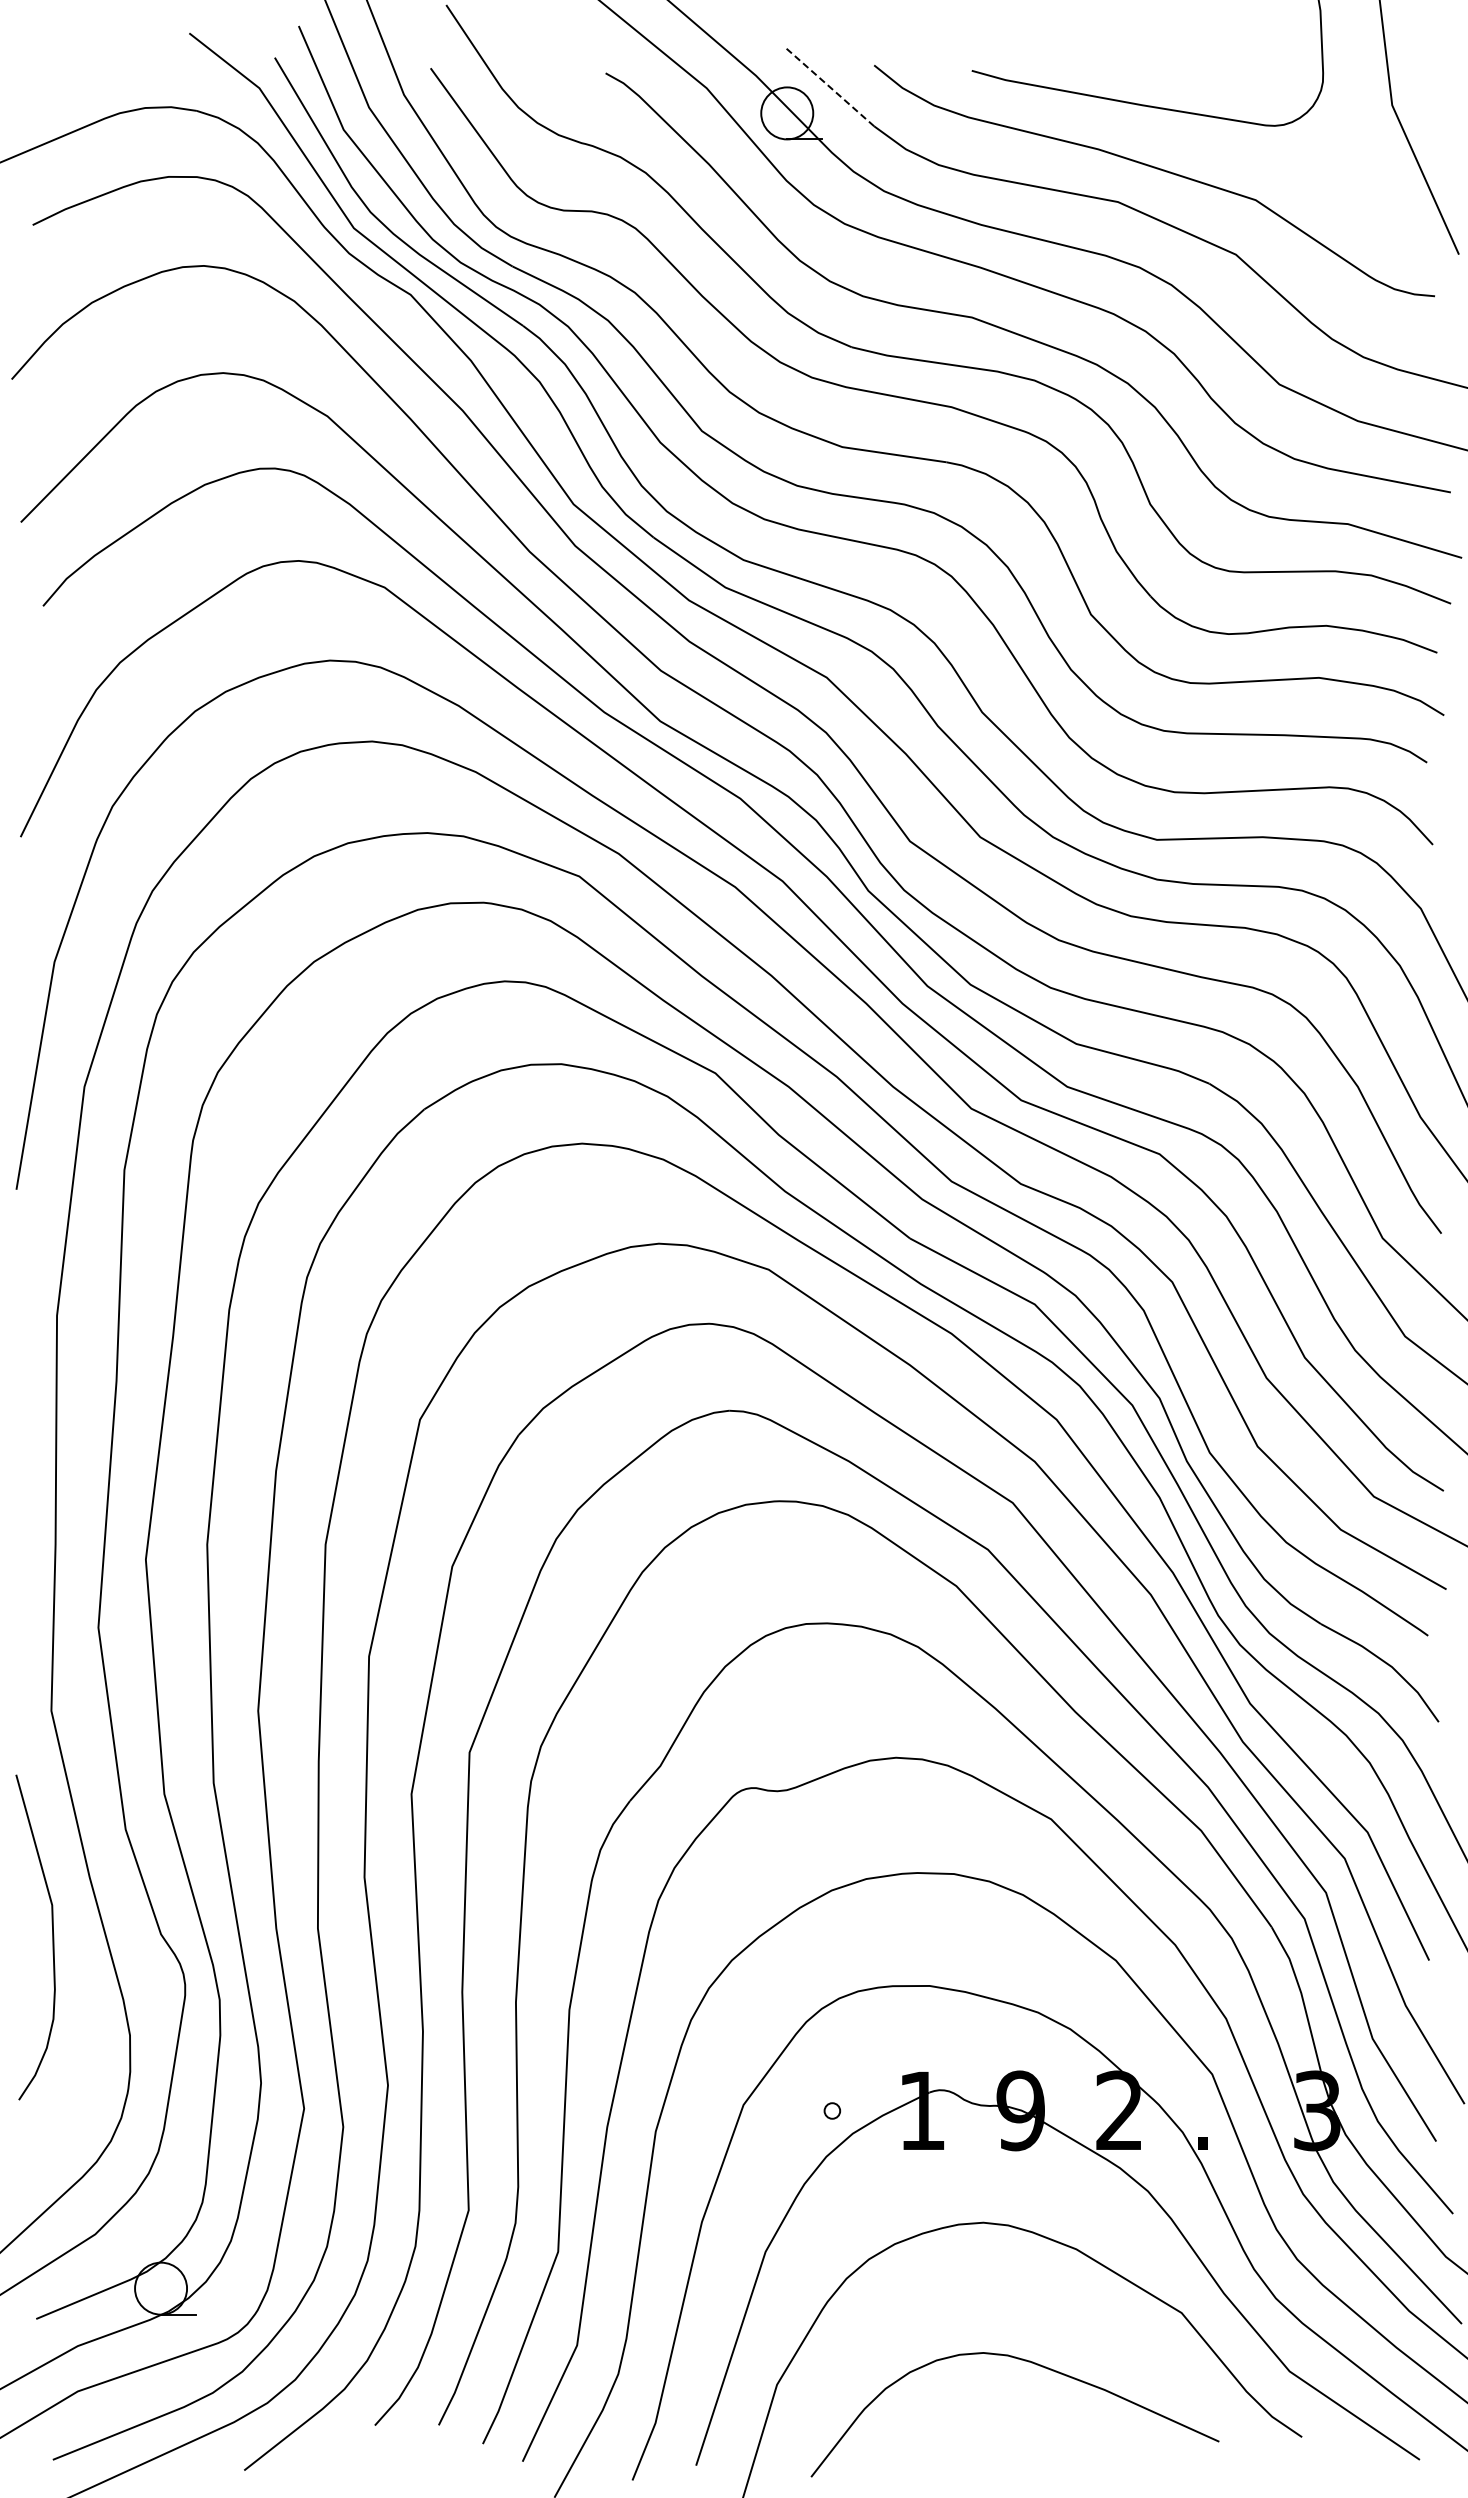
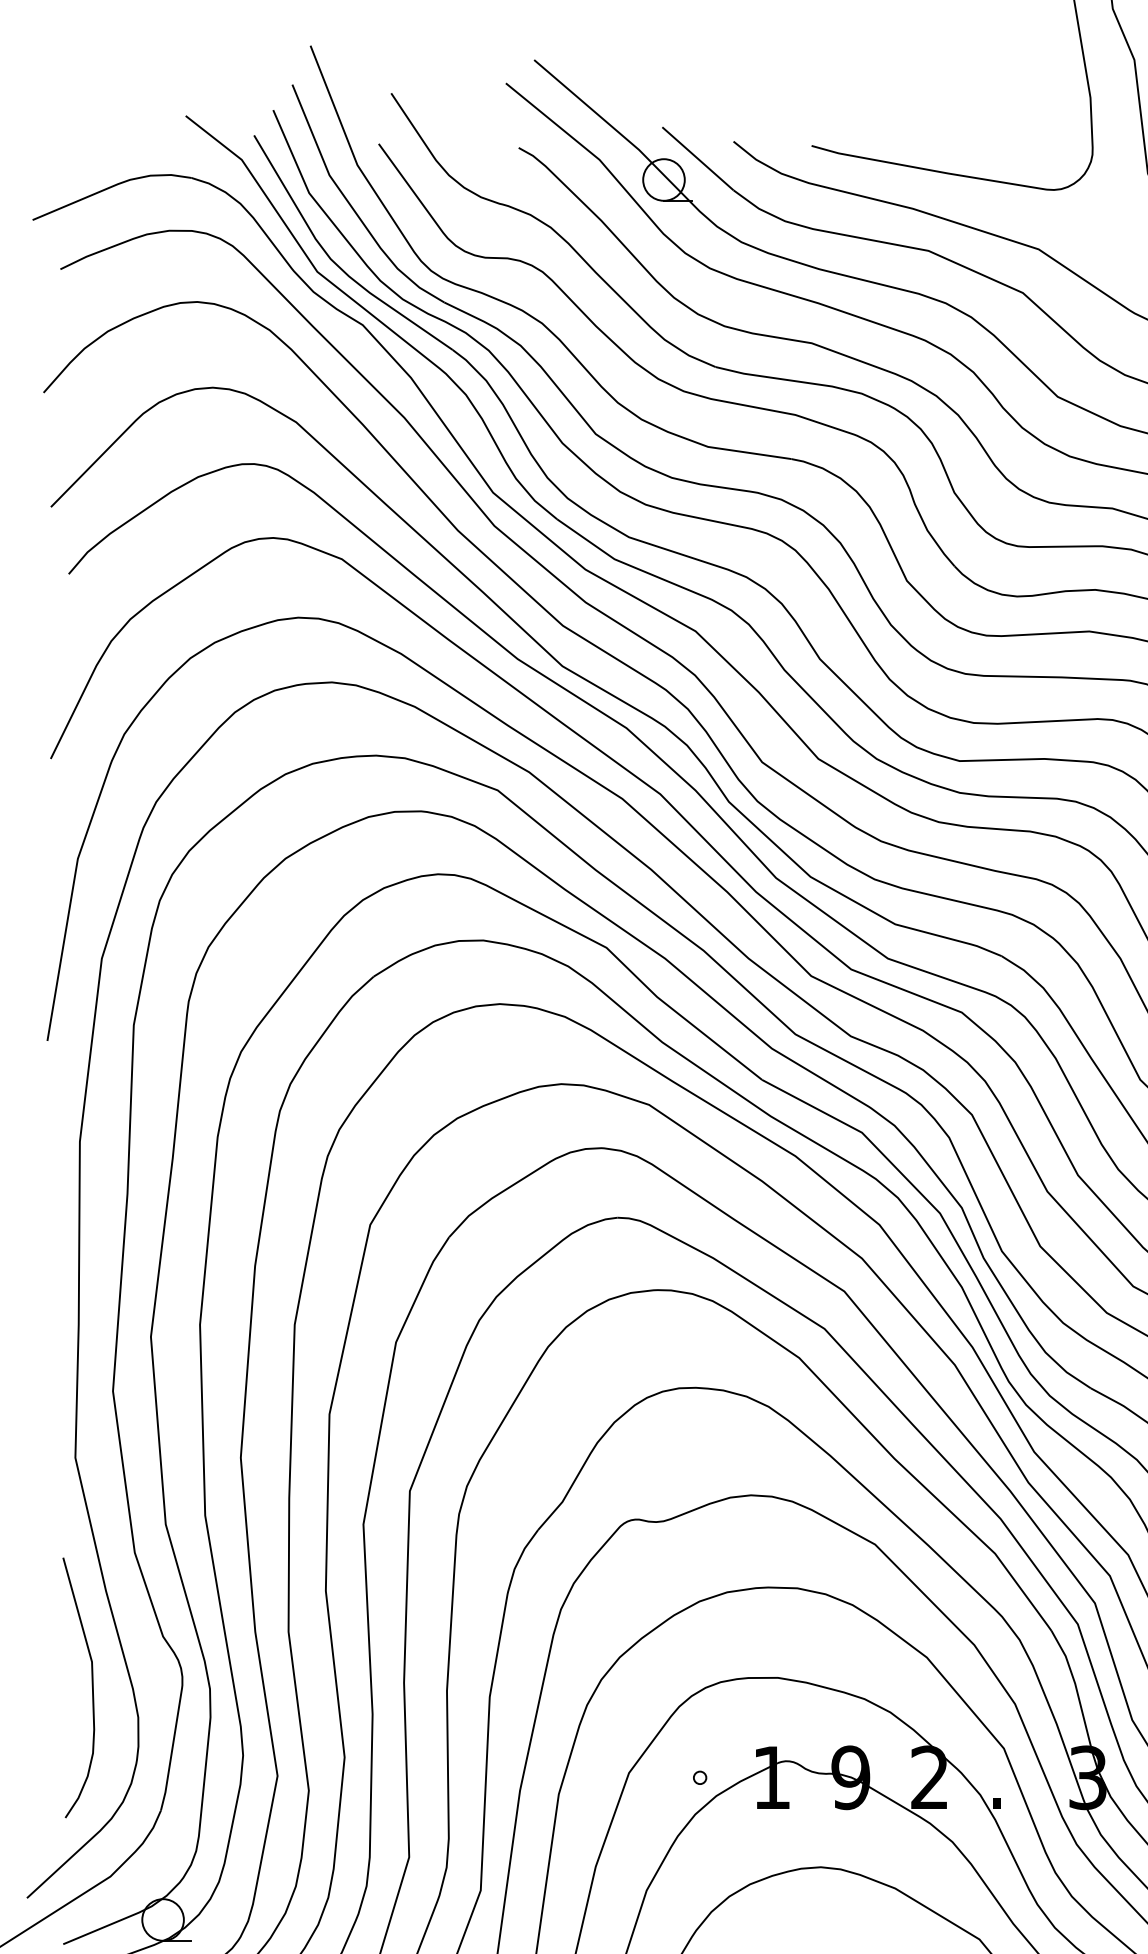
line: (829, 86) -> (697, 158), dashed -> solid
curve: (52, 1937) -> (92, 1687), moved

